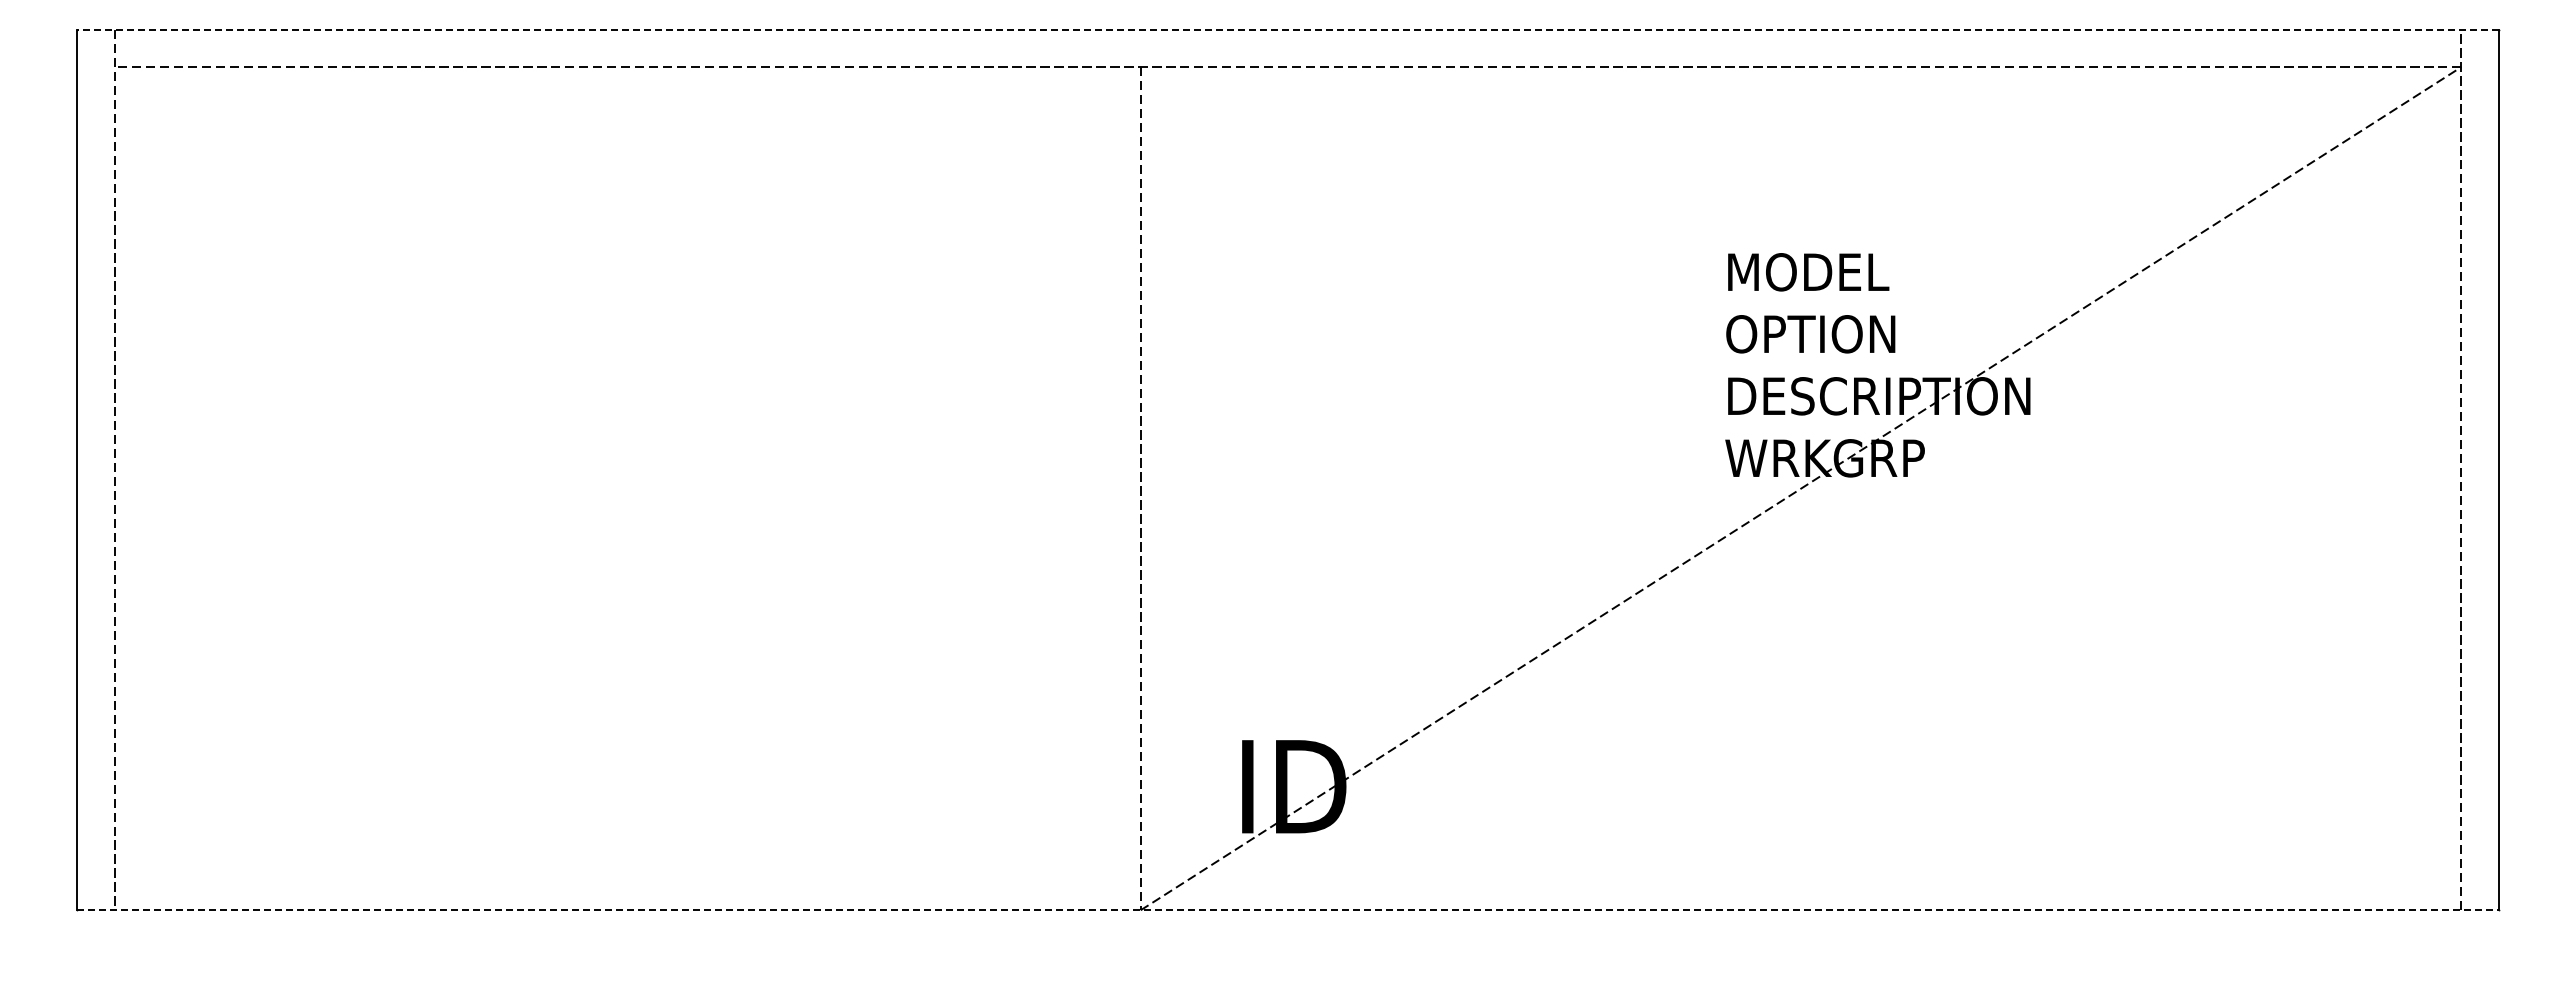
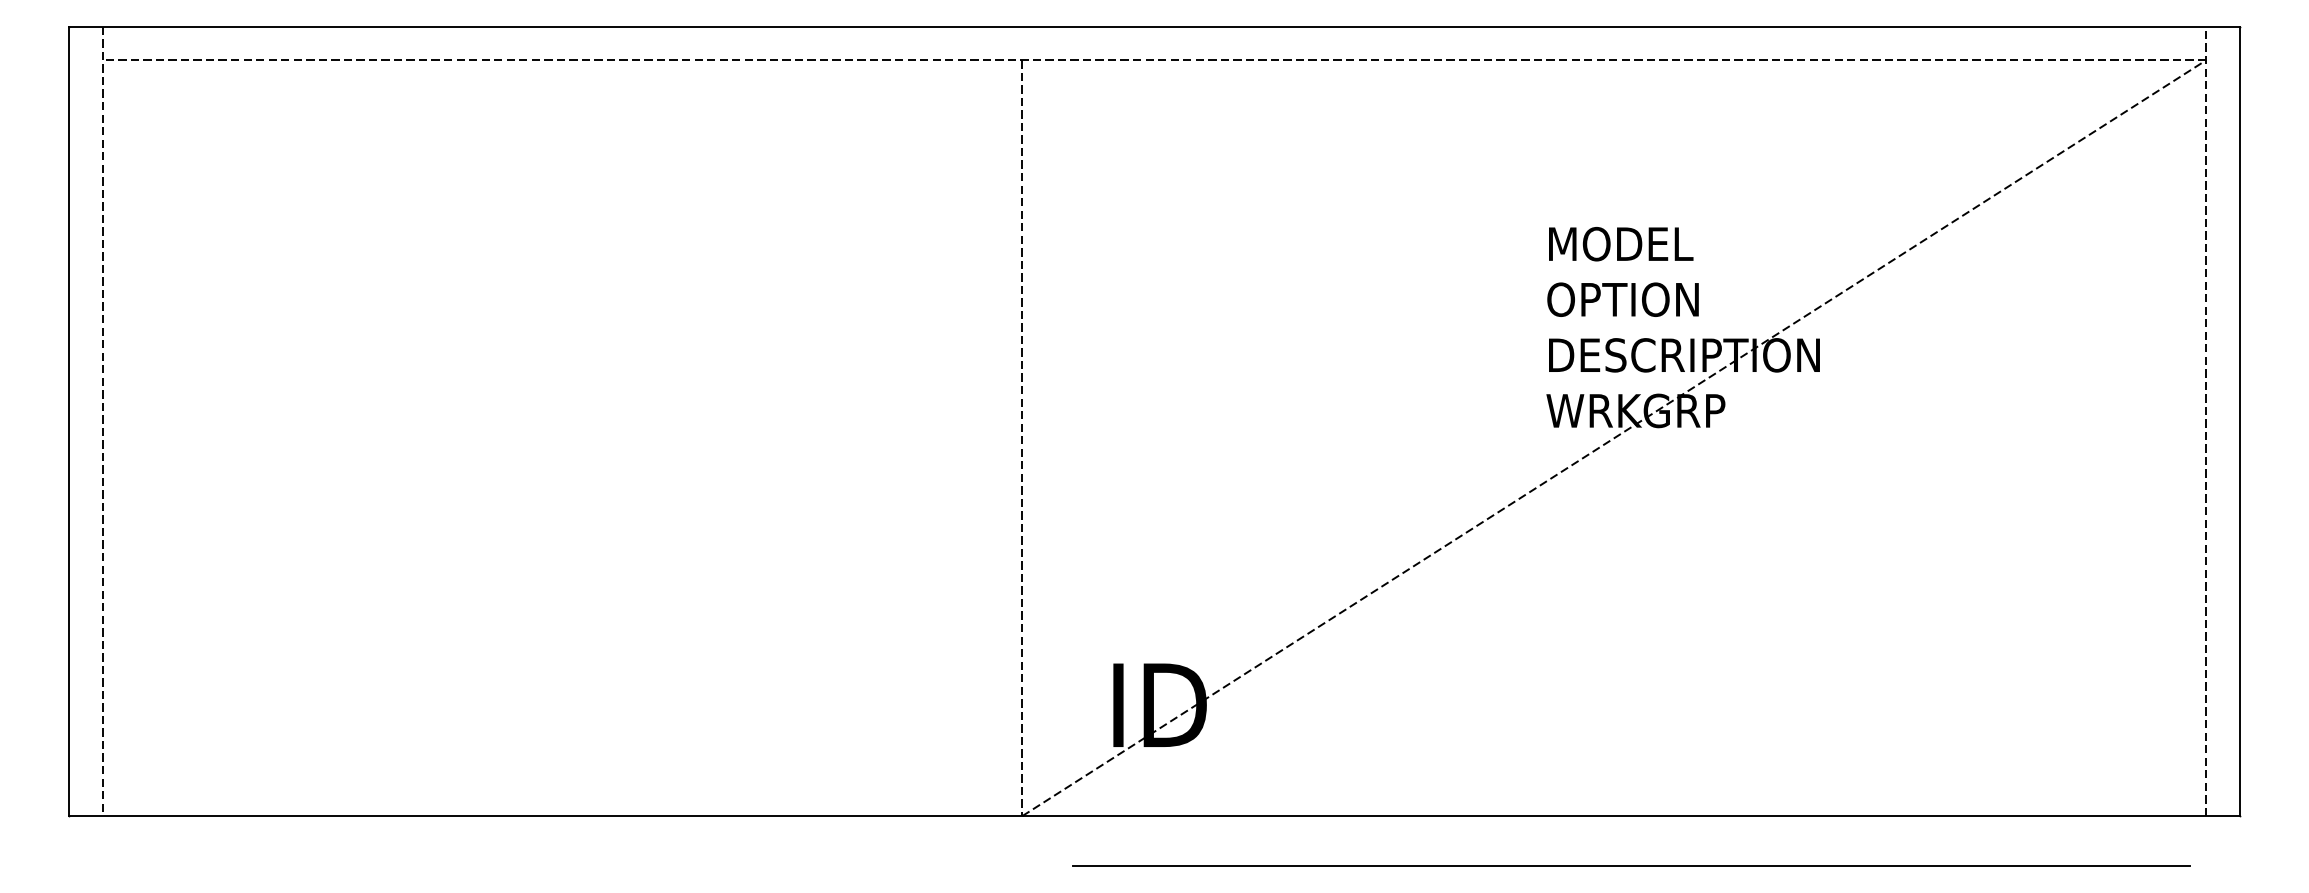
line: (1288, 29) -> (1154, 26), dashed -> solid
line: (1288, 910) -> (1154, 816), dashed -> solid
line: (1819, 965) -> (1630, 865), added

